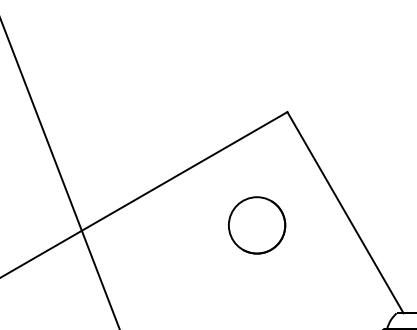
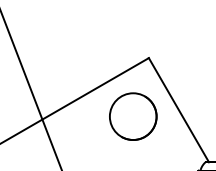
circle: (255, 224) -> (132, 116), size x1.6

